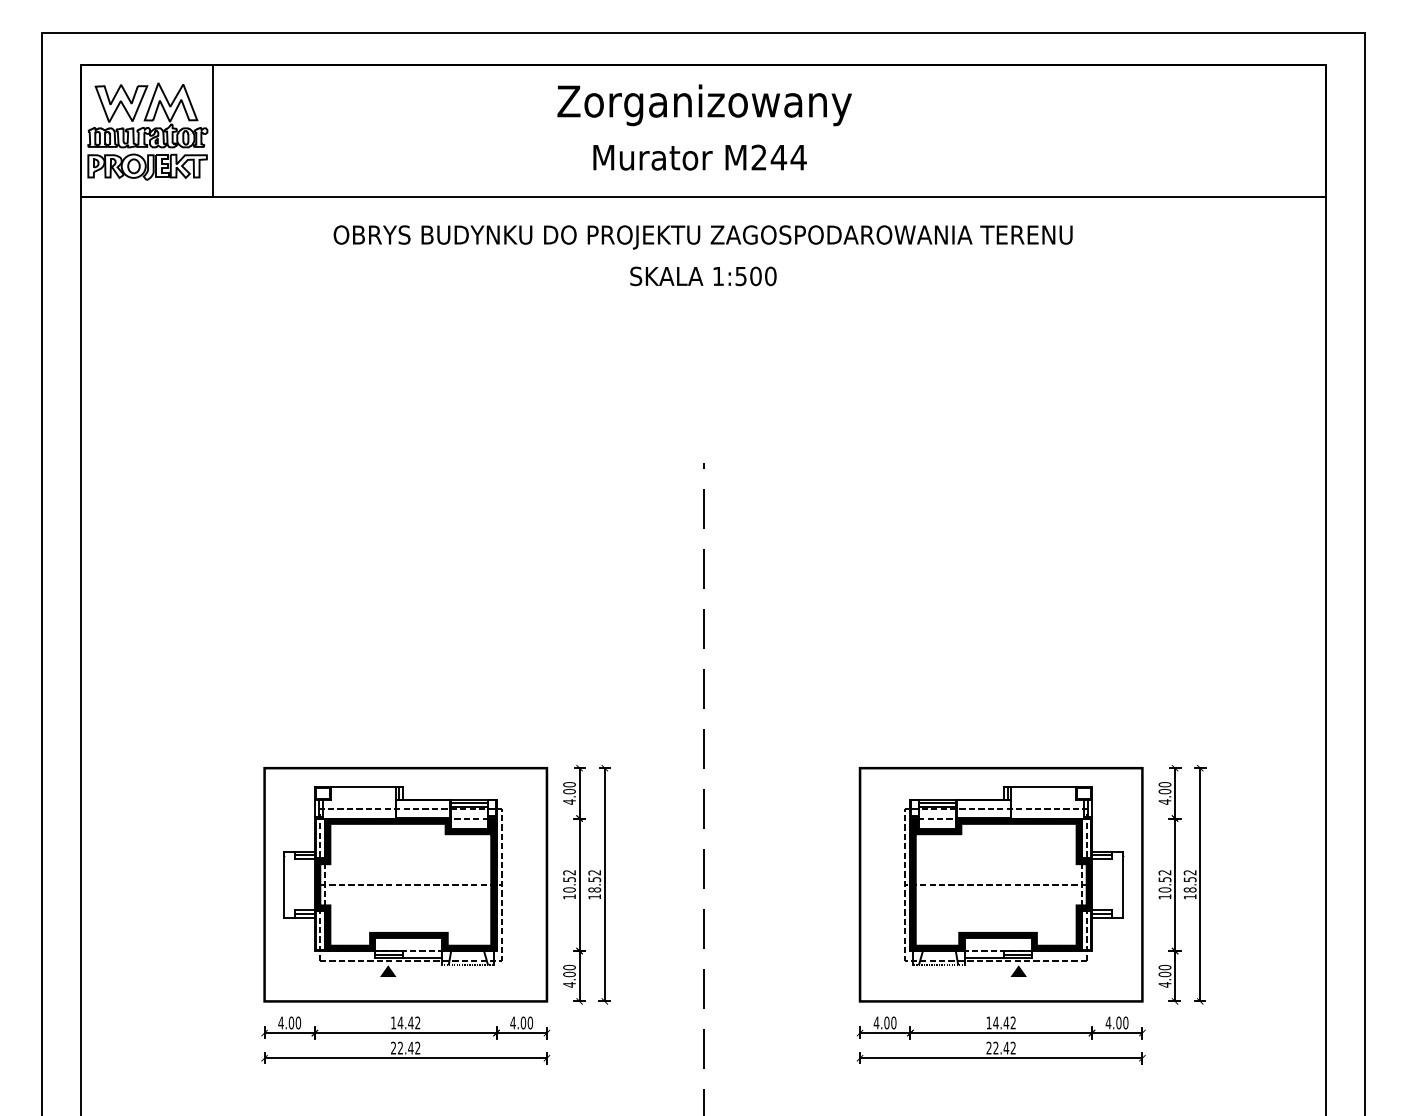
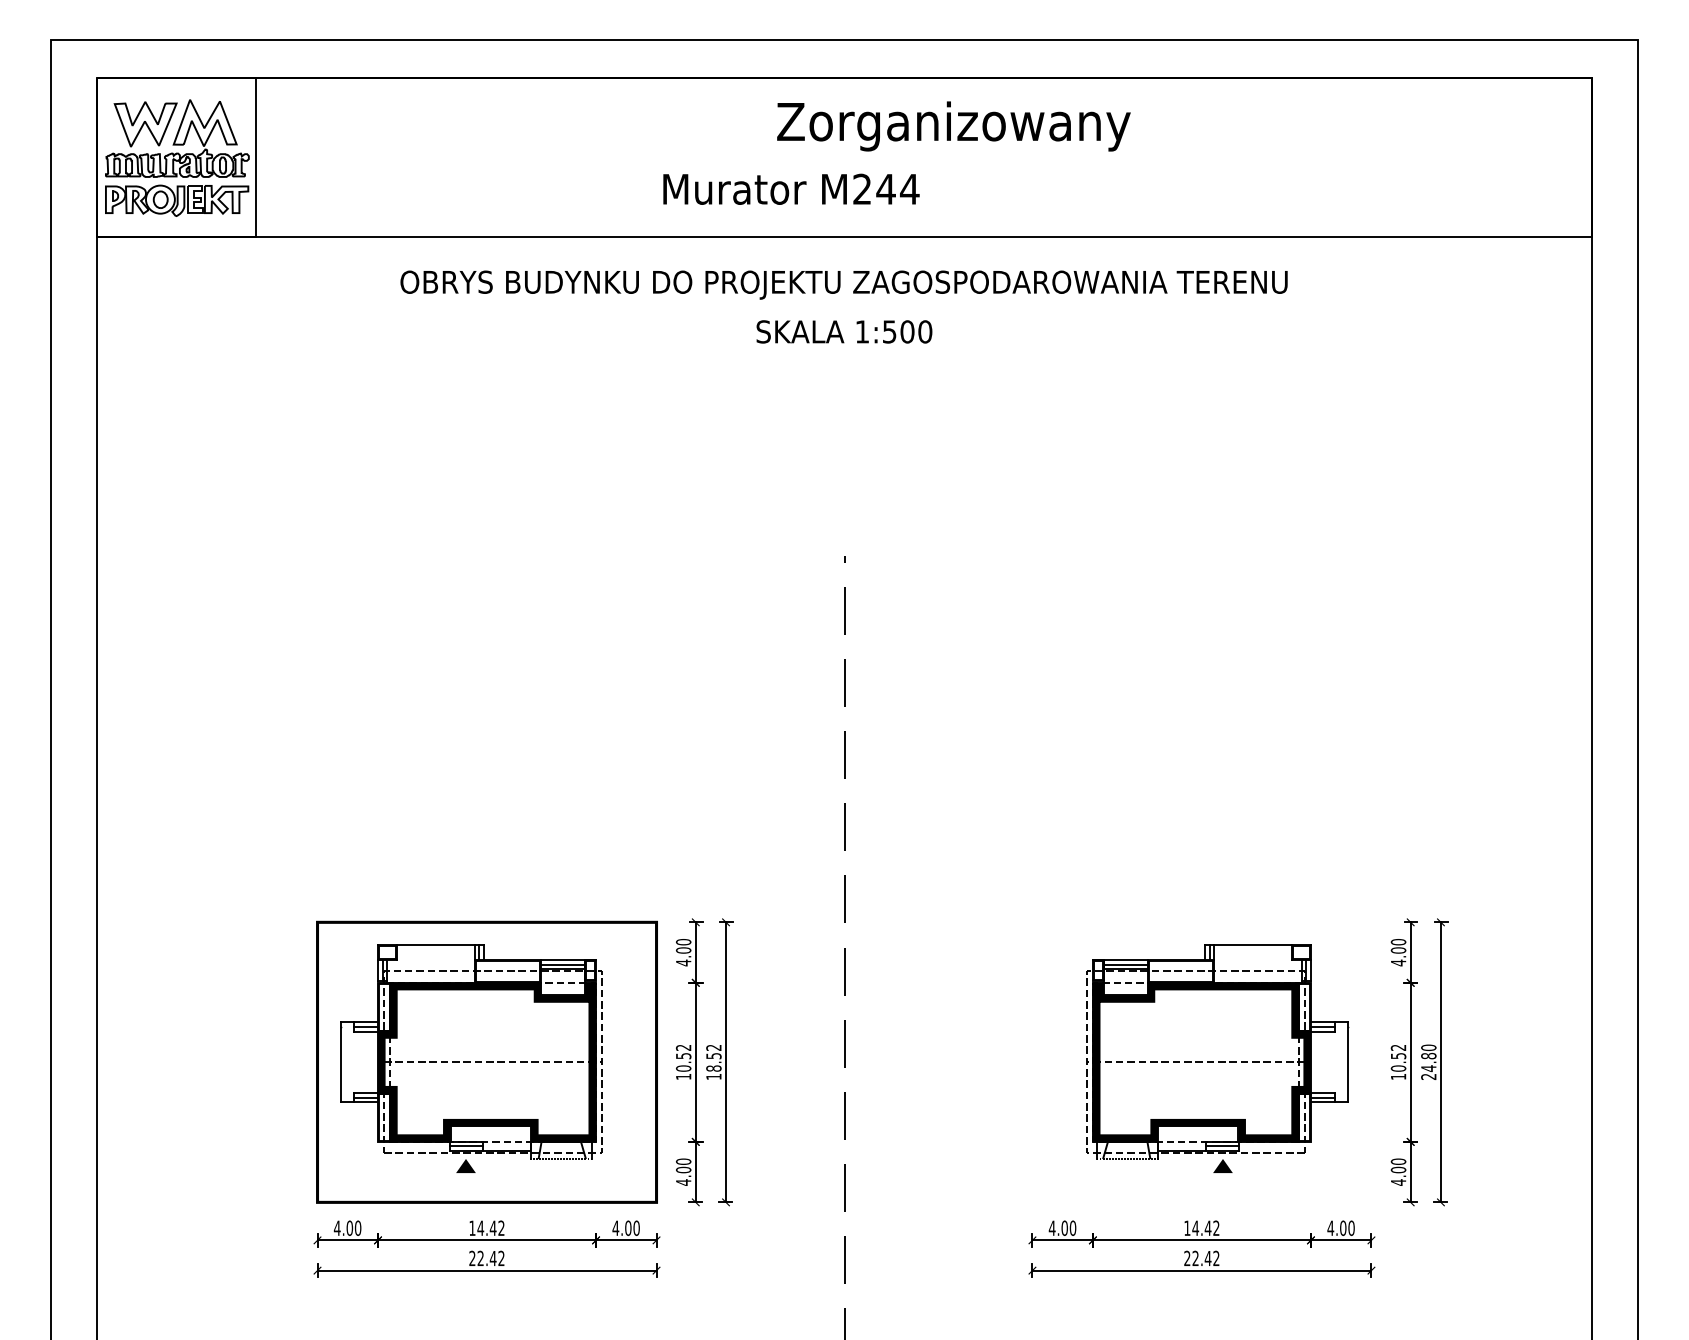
text: (704, 105) -> (953, 126), moved
text: (700, 156) -> (791, 188), moved
part: (1000, 884) -> (1201, 1061), removed
text: (1189, 884) -> (1428, 1062), 18.52 -> 24.80

